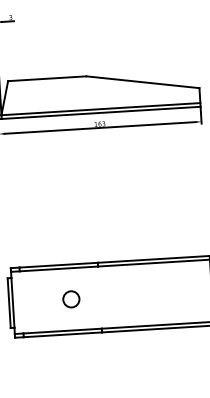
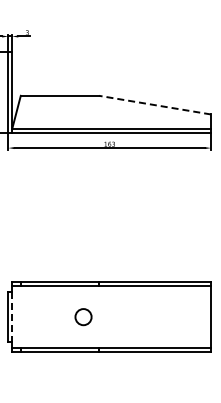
line: (143, 82) -> (155, 105), solid -> dashed
circle: (71, 299) -> (83, 317), moved
line: (13, 303) -> (12, 317), solid -> dashed

